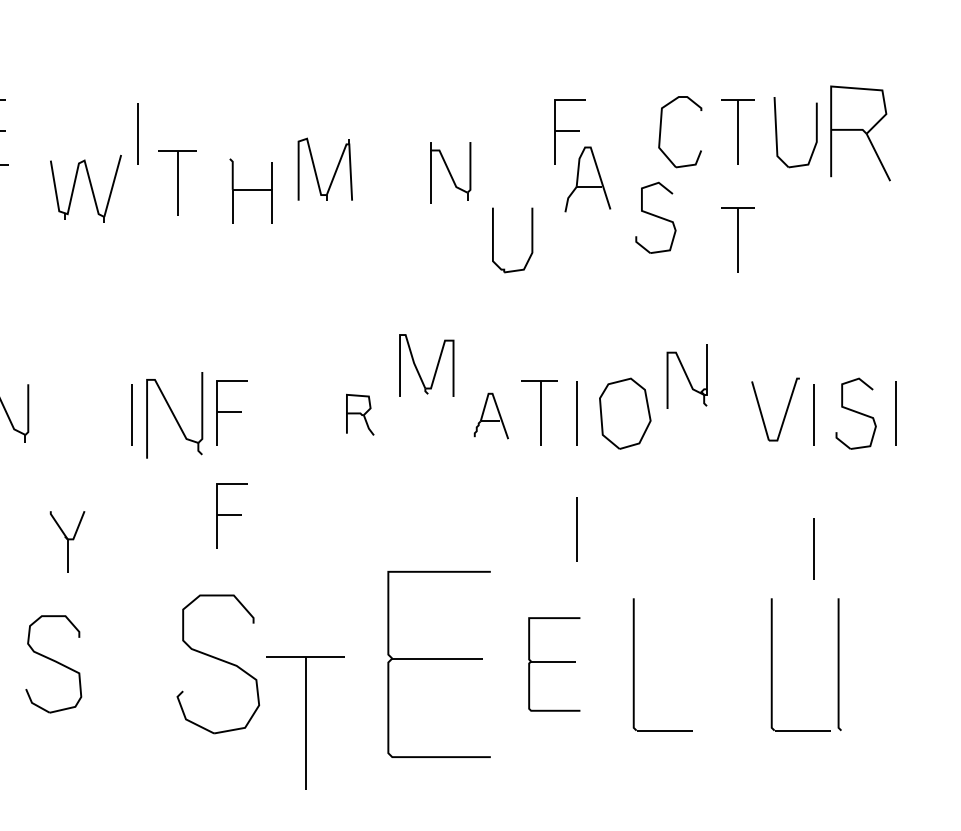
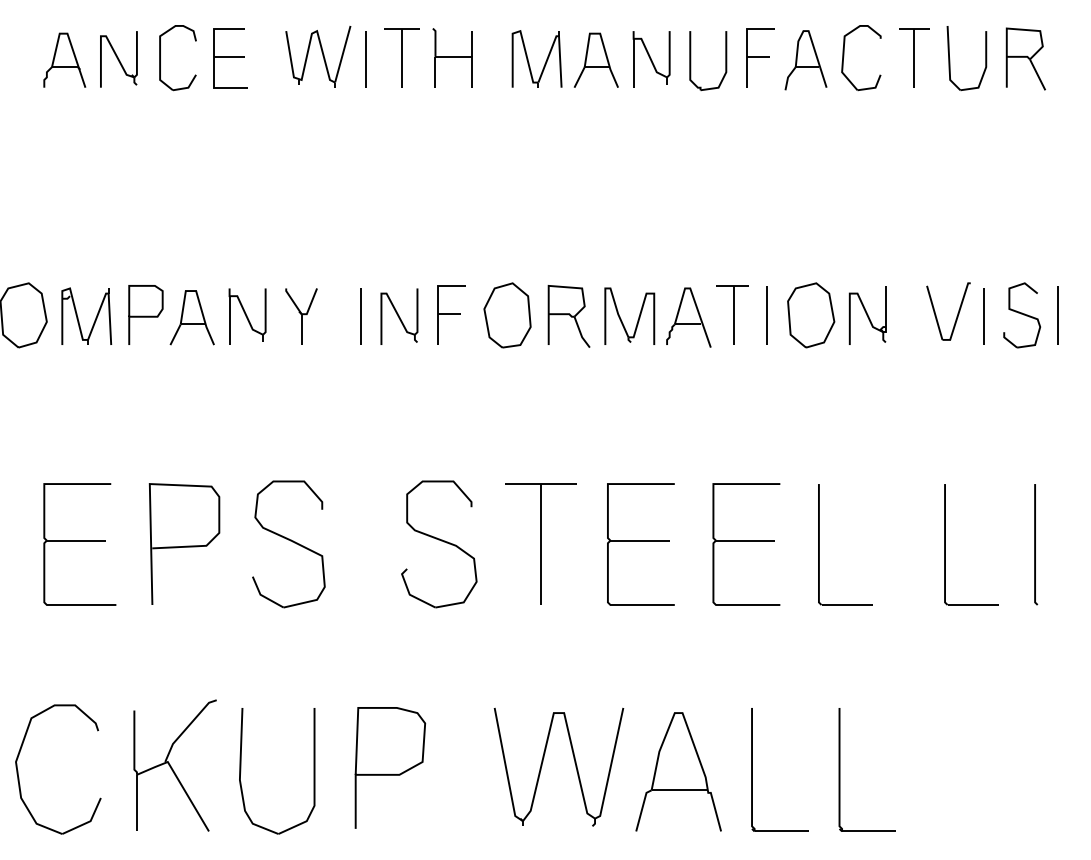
part: (859, 132) -> (1025, 58), size x0.71
part: (389, 133) -> (595, 59), added
part: (315, 168) -> (528, 58), moved
part: (450, 173) -> (651, 59), moved
part: (587, 179) -> (805, 60), moved
part: (176, 182) -> (401, 57), moved
part: (86, 188) -> (318, 56), moved
part: (251, 190) -> (452, 57), moved
part: (656, 217) -> (839, 136), removed
part: (738, 239) -> (914, 156), removed
part: (494, 240) -> (691, 61), moved
part: (417, 367) -> (621, 318), moved
part: (686, 376) -> (867, 315), moved
part: (292, 413) -> (507, 315), added
part: (174, 414) -> (399, 316), size x0.71
part: (359, 414) -> (568, 316), size x1.67
part: (491, 416) -> (688, 317), size x1.43
part: (231, 515) -> (451, 408), removed
line: (576, 529) -> (766, 421), removed
part: (67, 541) -> (301, 316), moved
line: (813, 548) -> (983, 438), removed
part: (53, 664) -> (288, 544), size x1.43
part: (438, 664) -> (640, 544), size x0.71
part: (554, 664) -> (746, 544), size x1.43
line: (839, 664) -> (1035, 544), moved
part: (304, 722) -> (540, 543), moved

